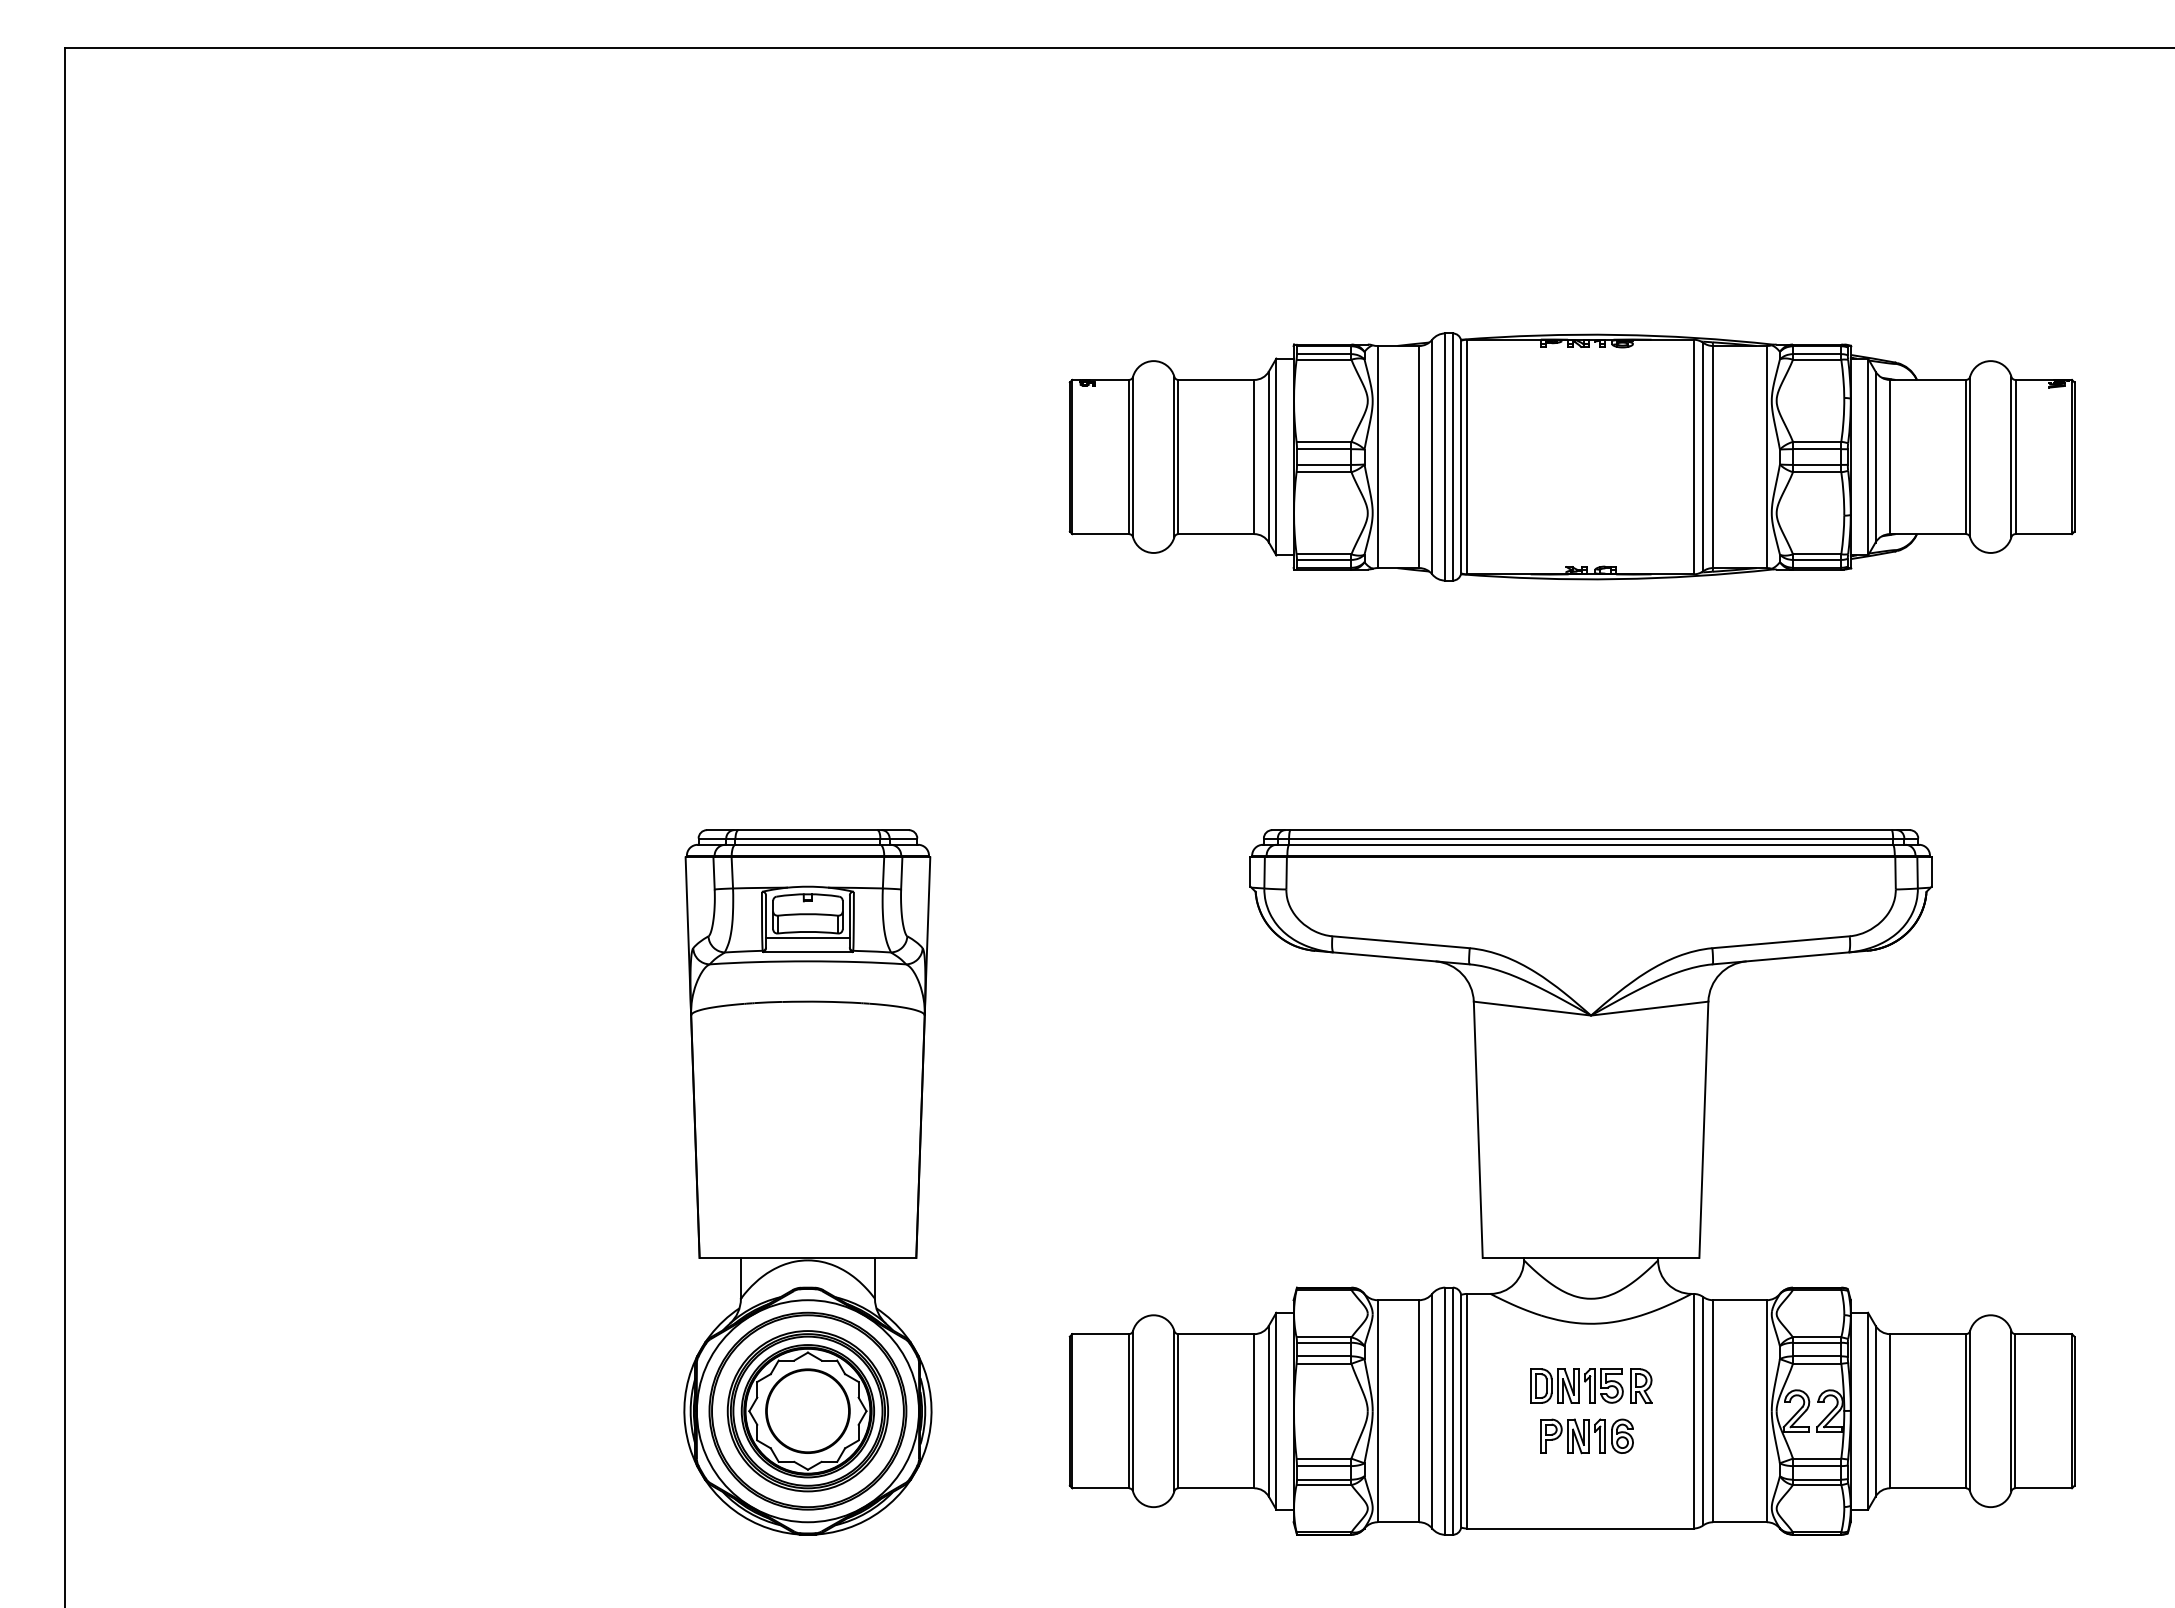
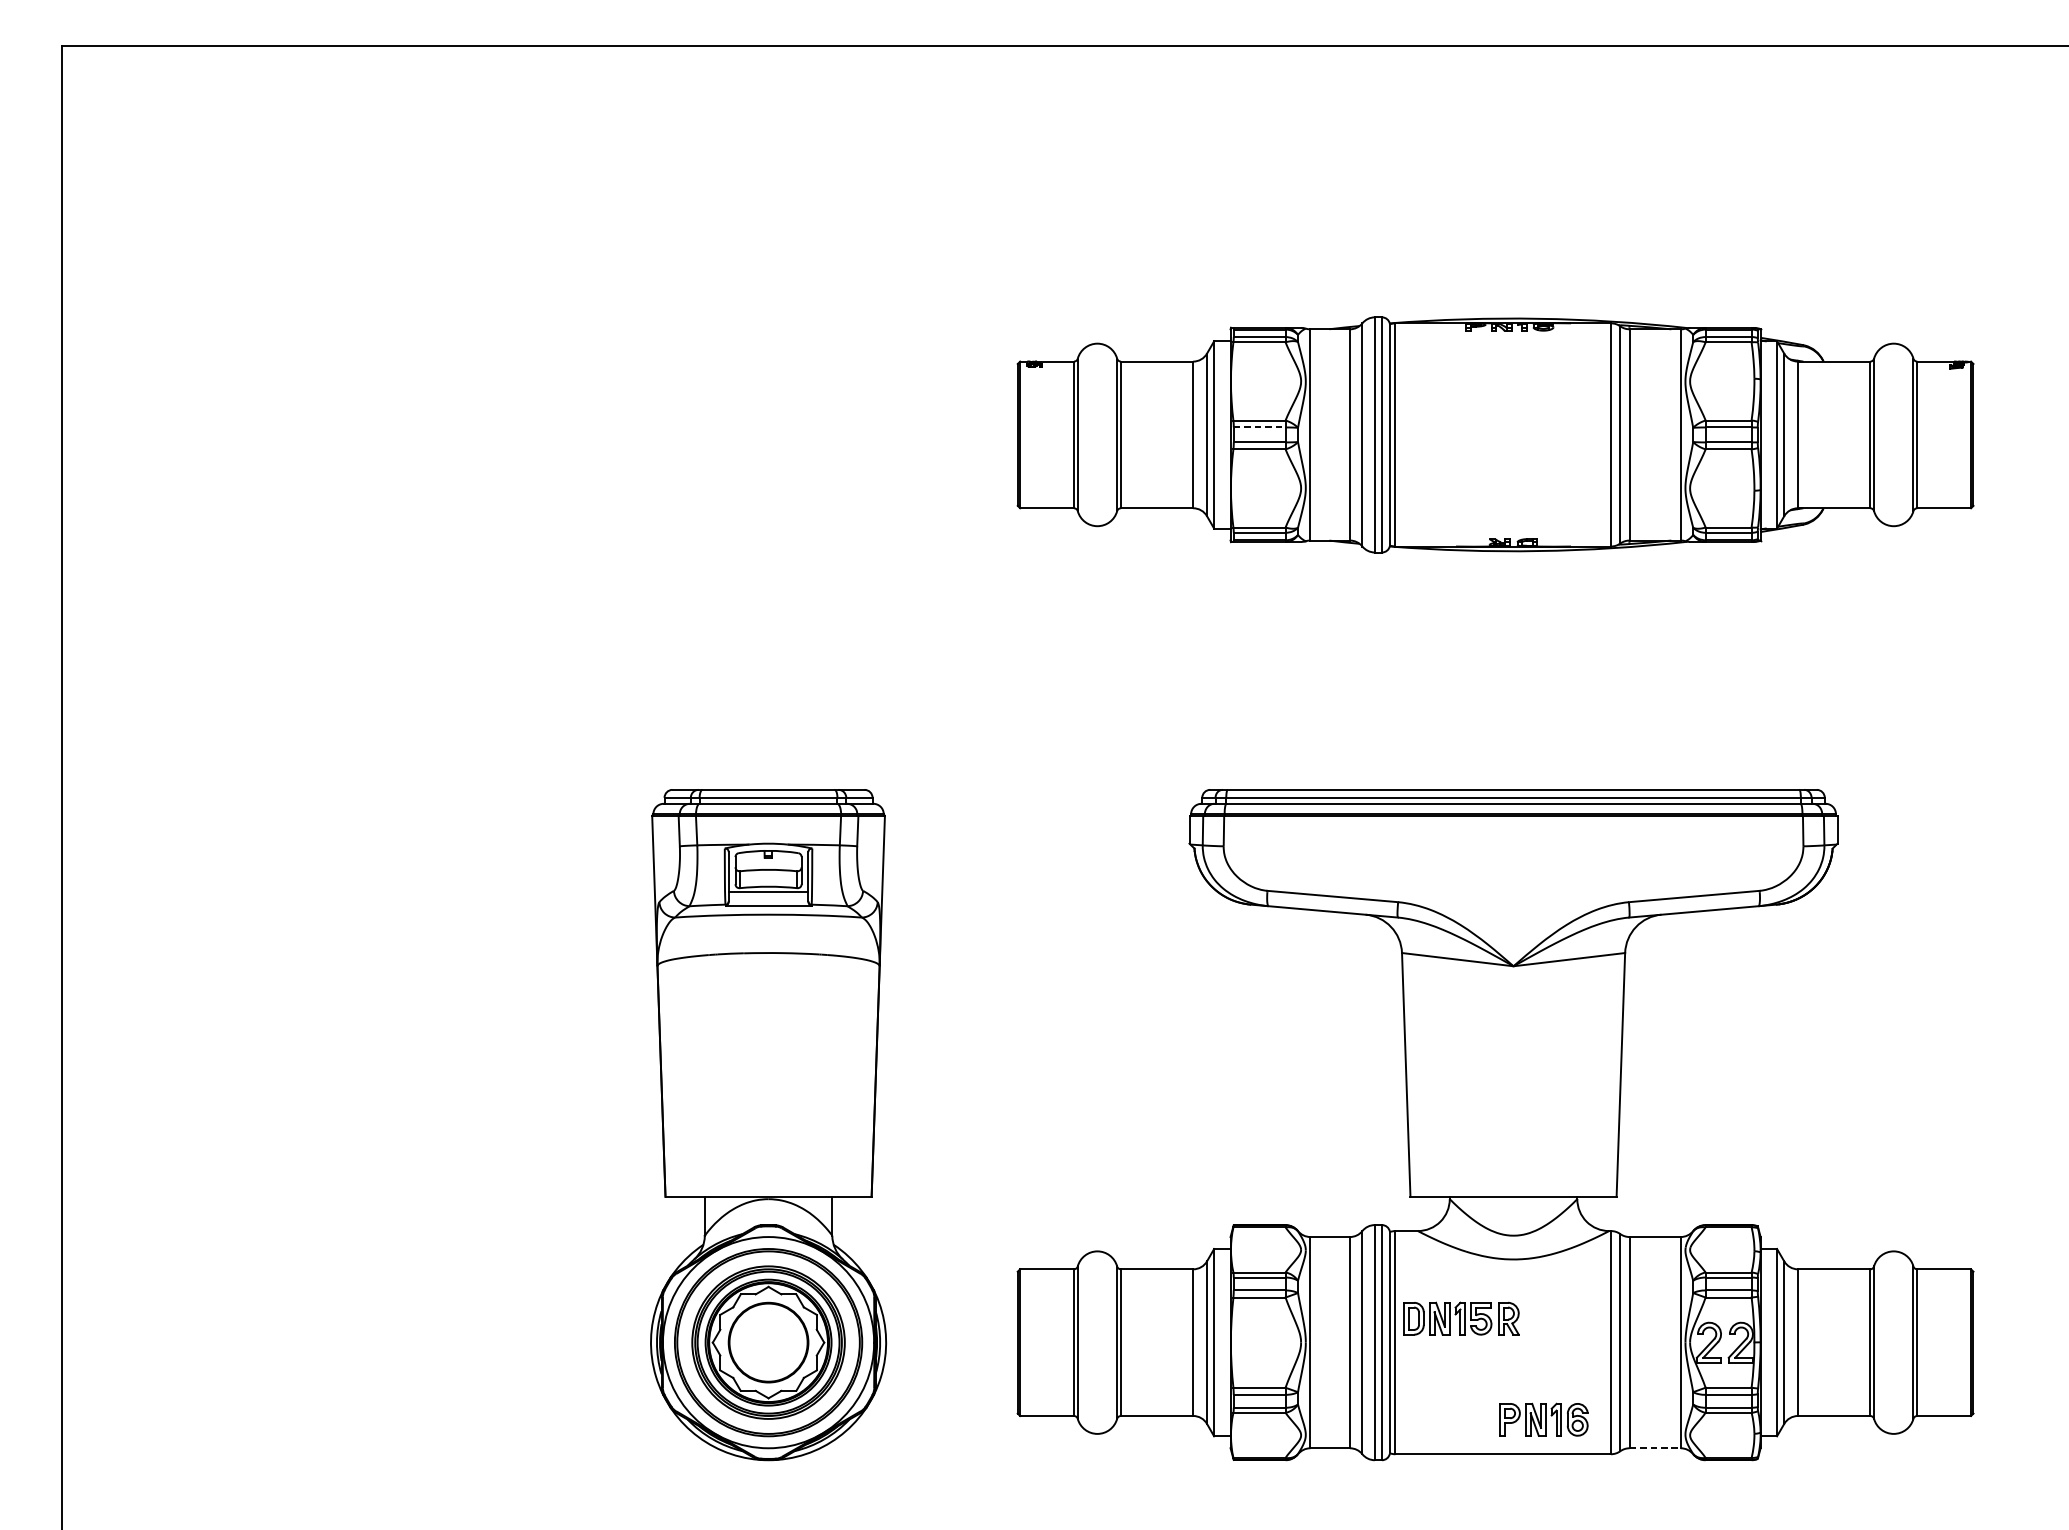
line: (1324, 449) -> (1259, 427), solid -> dashed
part: (1591, 1385) -> (1461, 1318), moved
part: (1586, 1436) -> (1543, 1419), moved
line: (1739, 1522) -> (1654, 1448), solid -> dashed

